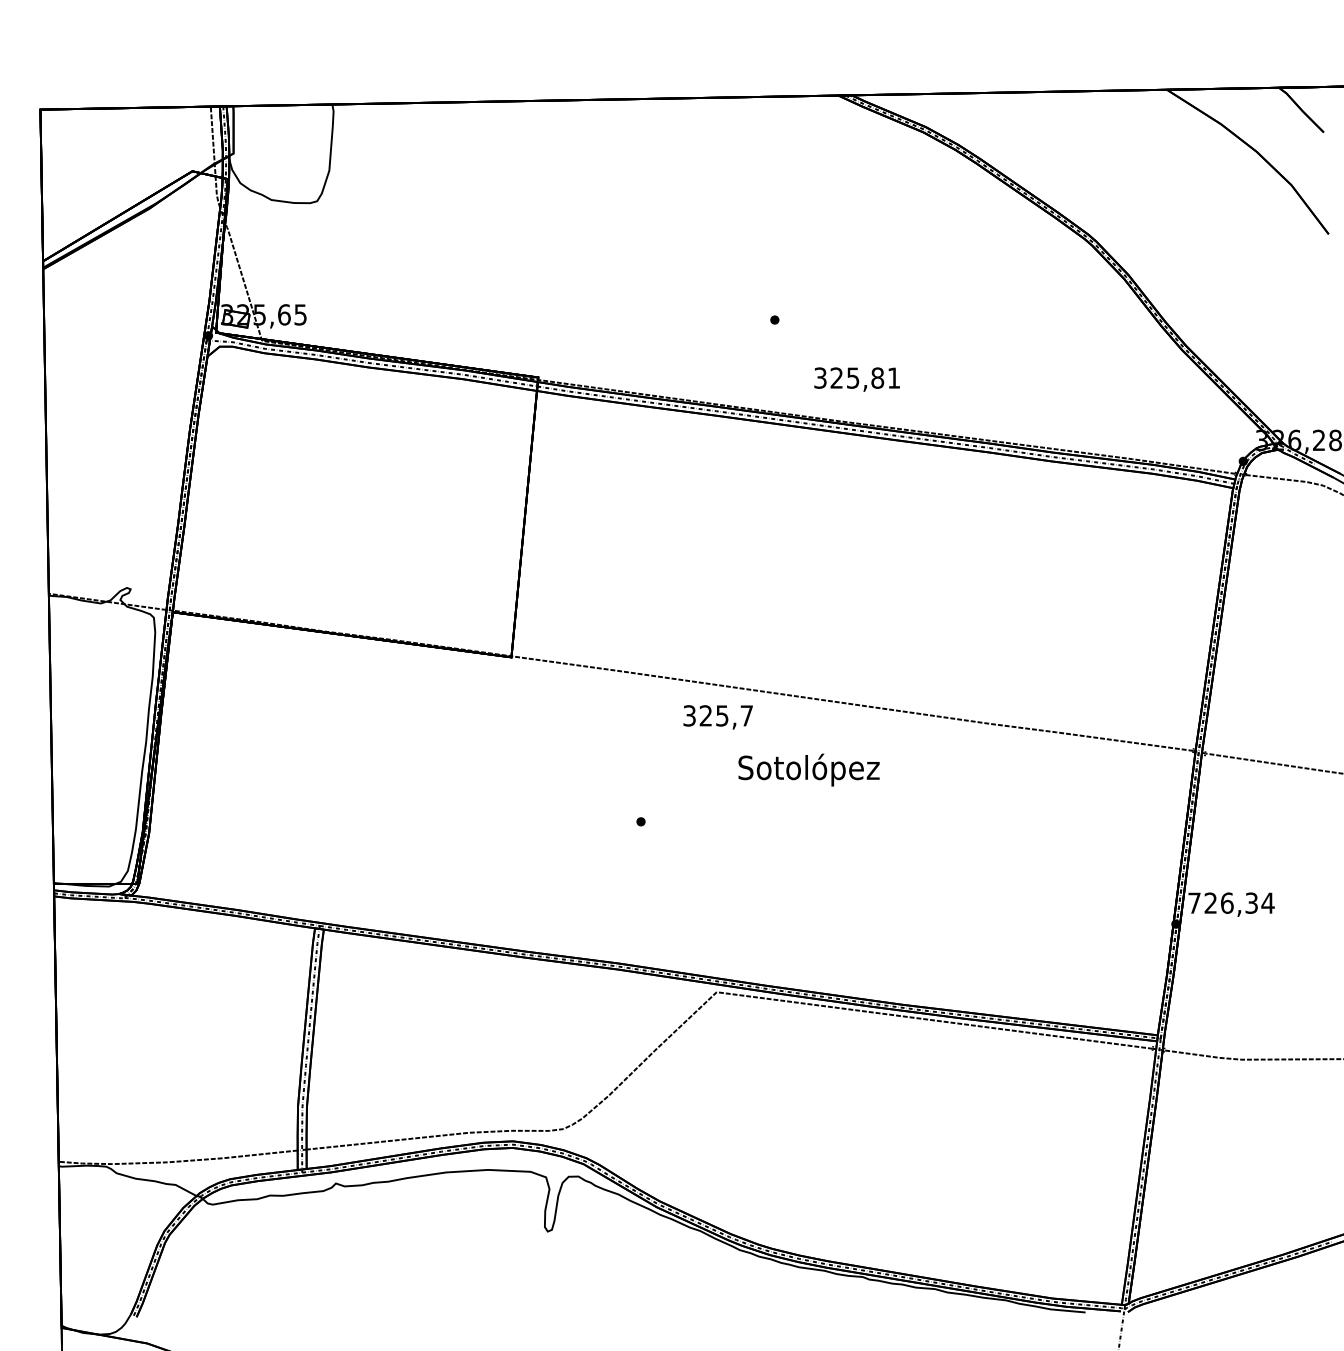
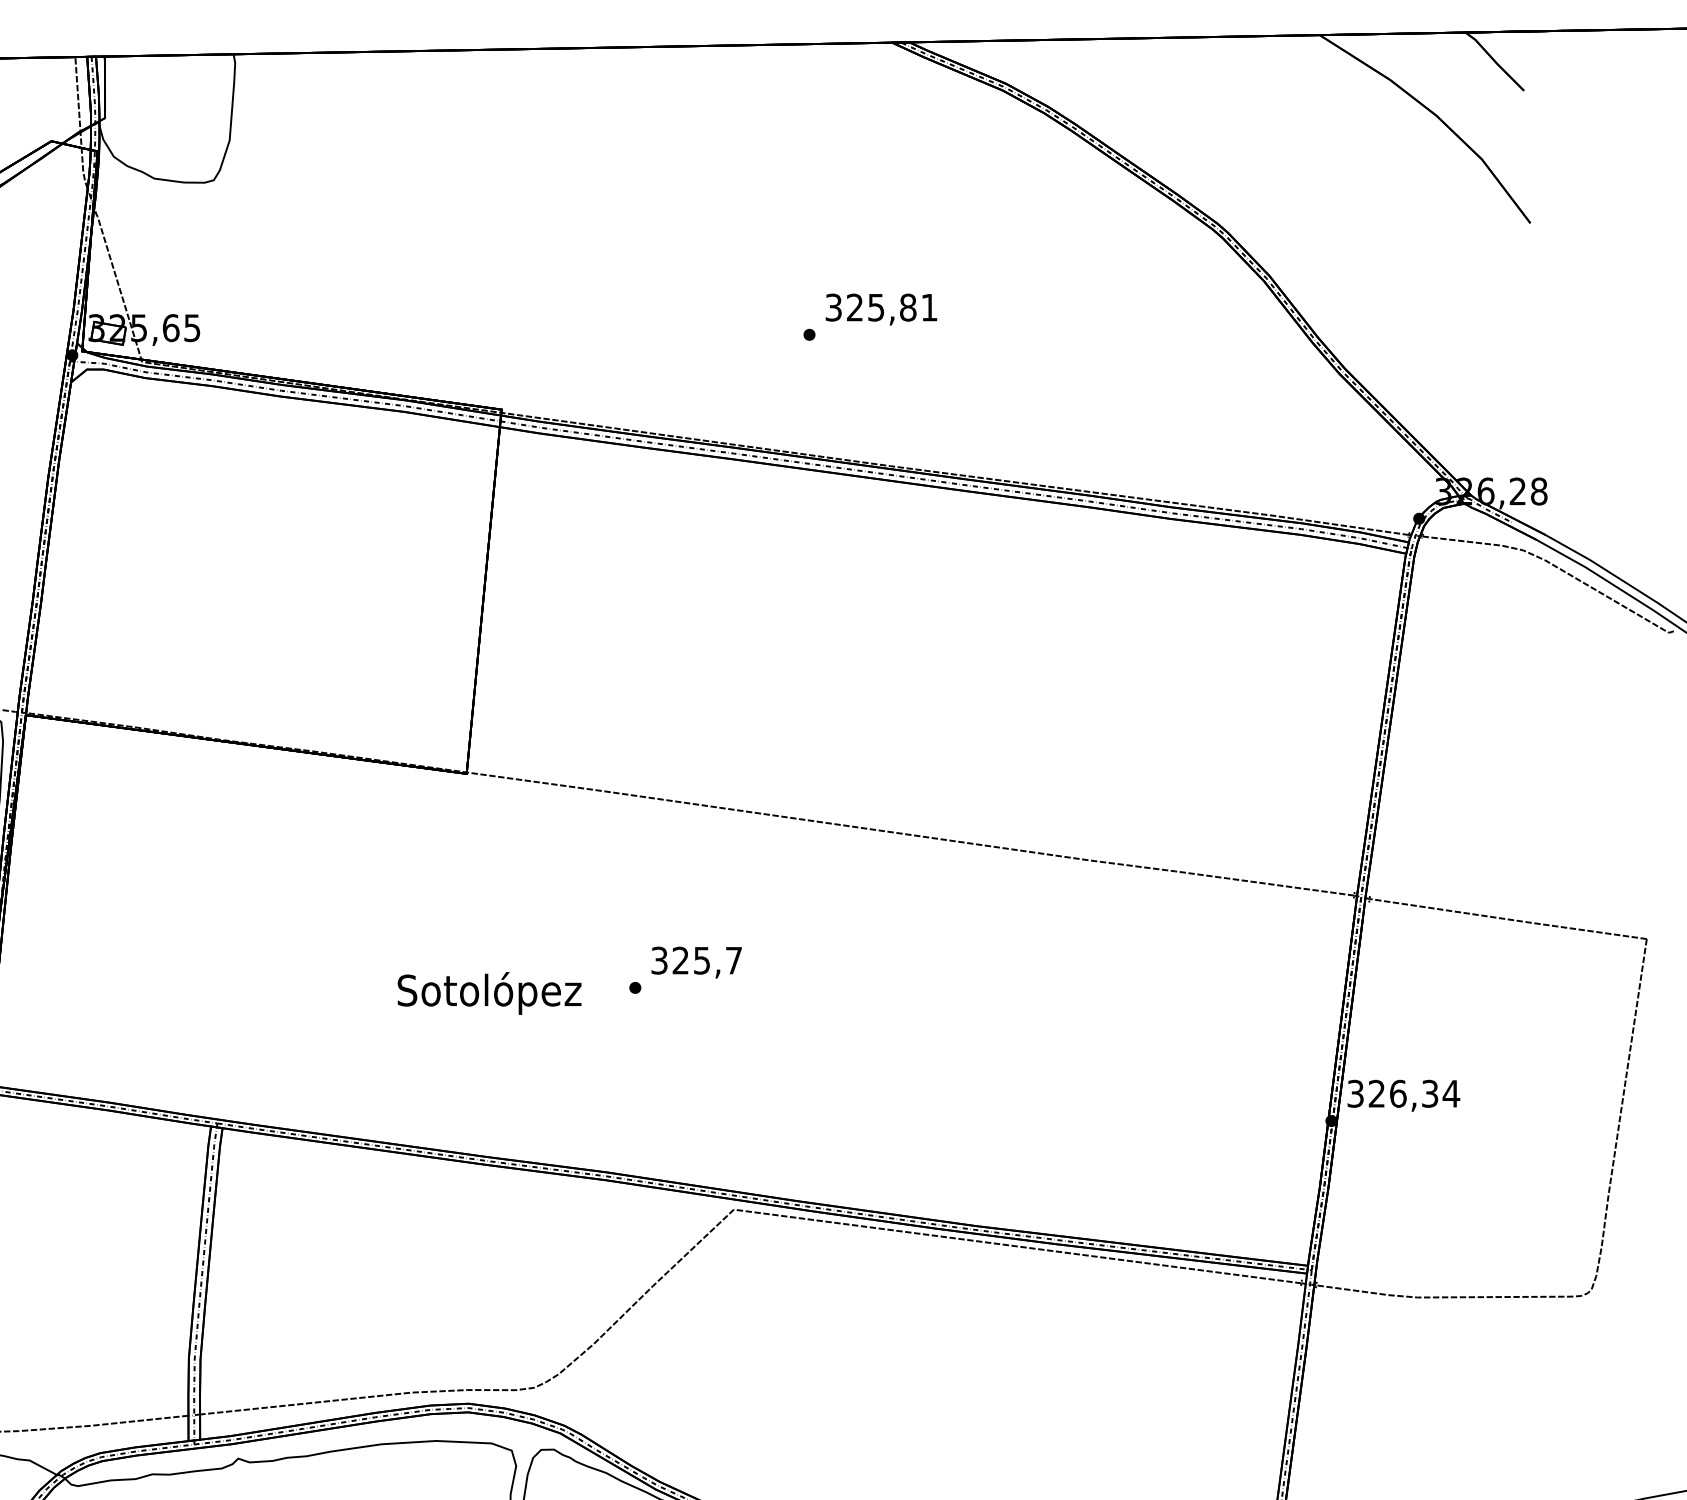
text: (856, 379) -> (880, 309), moved
text: (717, 717) -> (695, 962), moved
text: (808, 769) -> (488, 992), moved
text: (1194, 902) -> (1355, 1092), 726,34 -> 326,34

